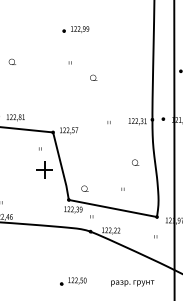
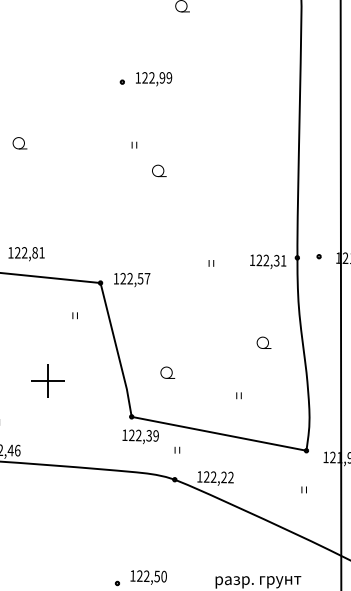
text: (93, 77) -> (158, 170), moved
part: (44, 169) -> (47, 380), moved
text: (84, 188) -> (166, 372), moved

